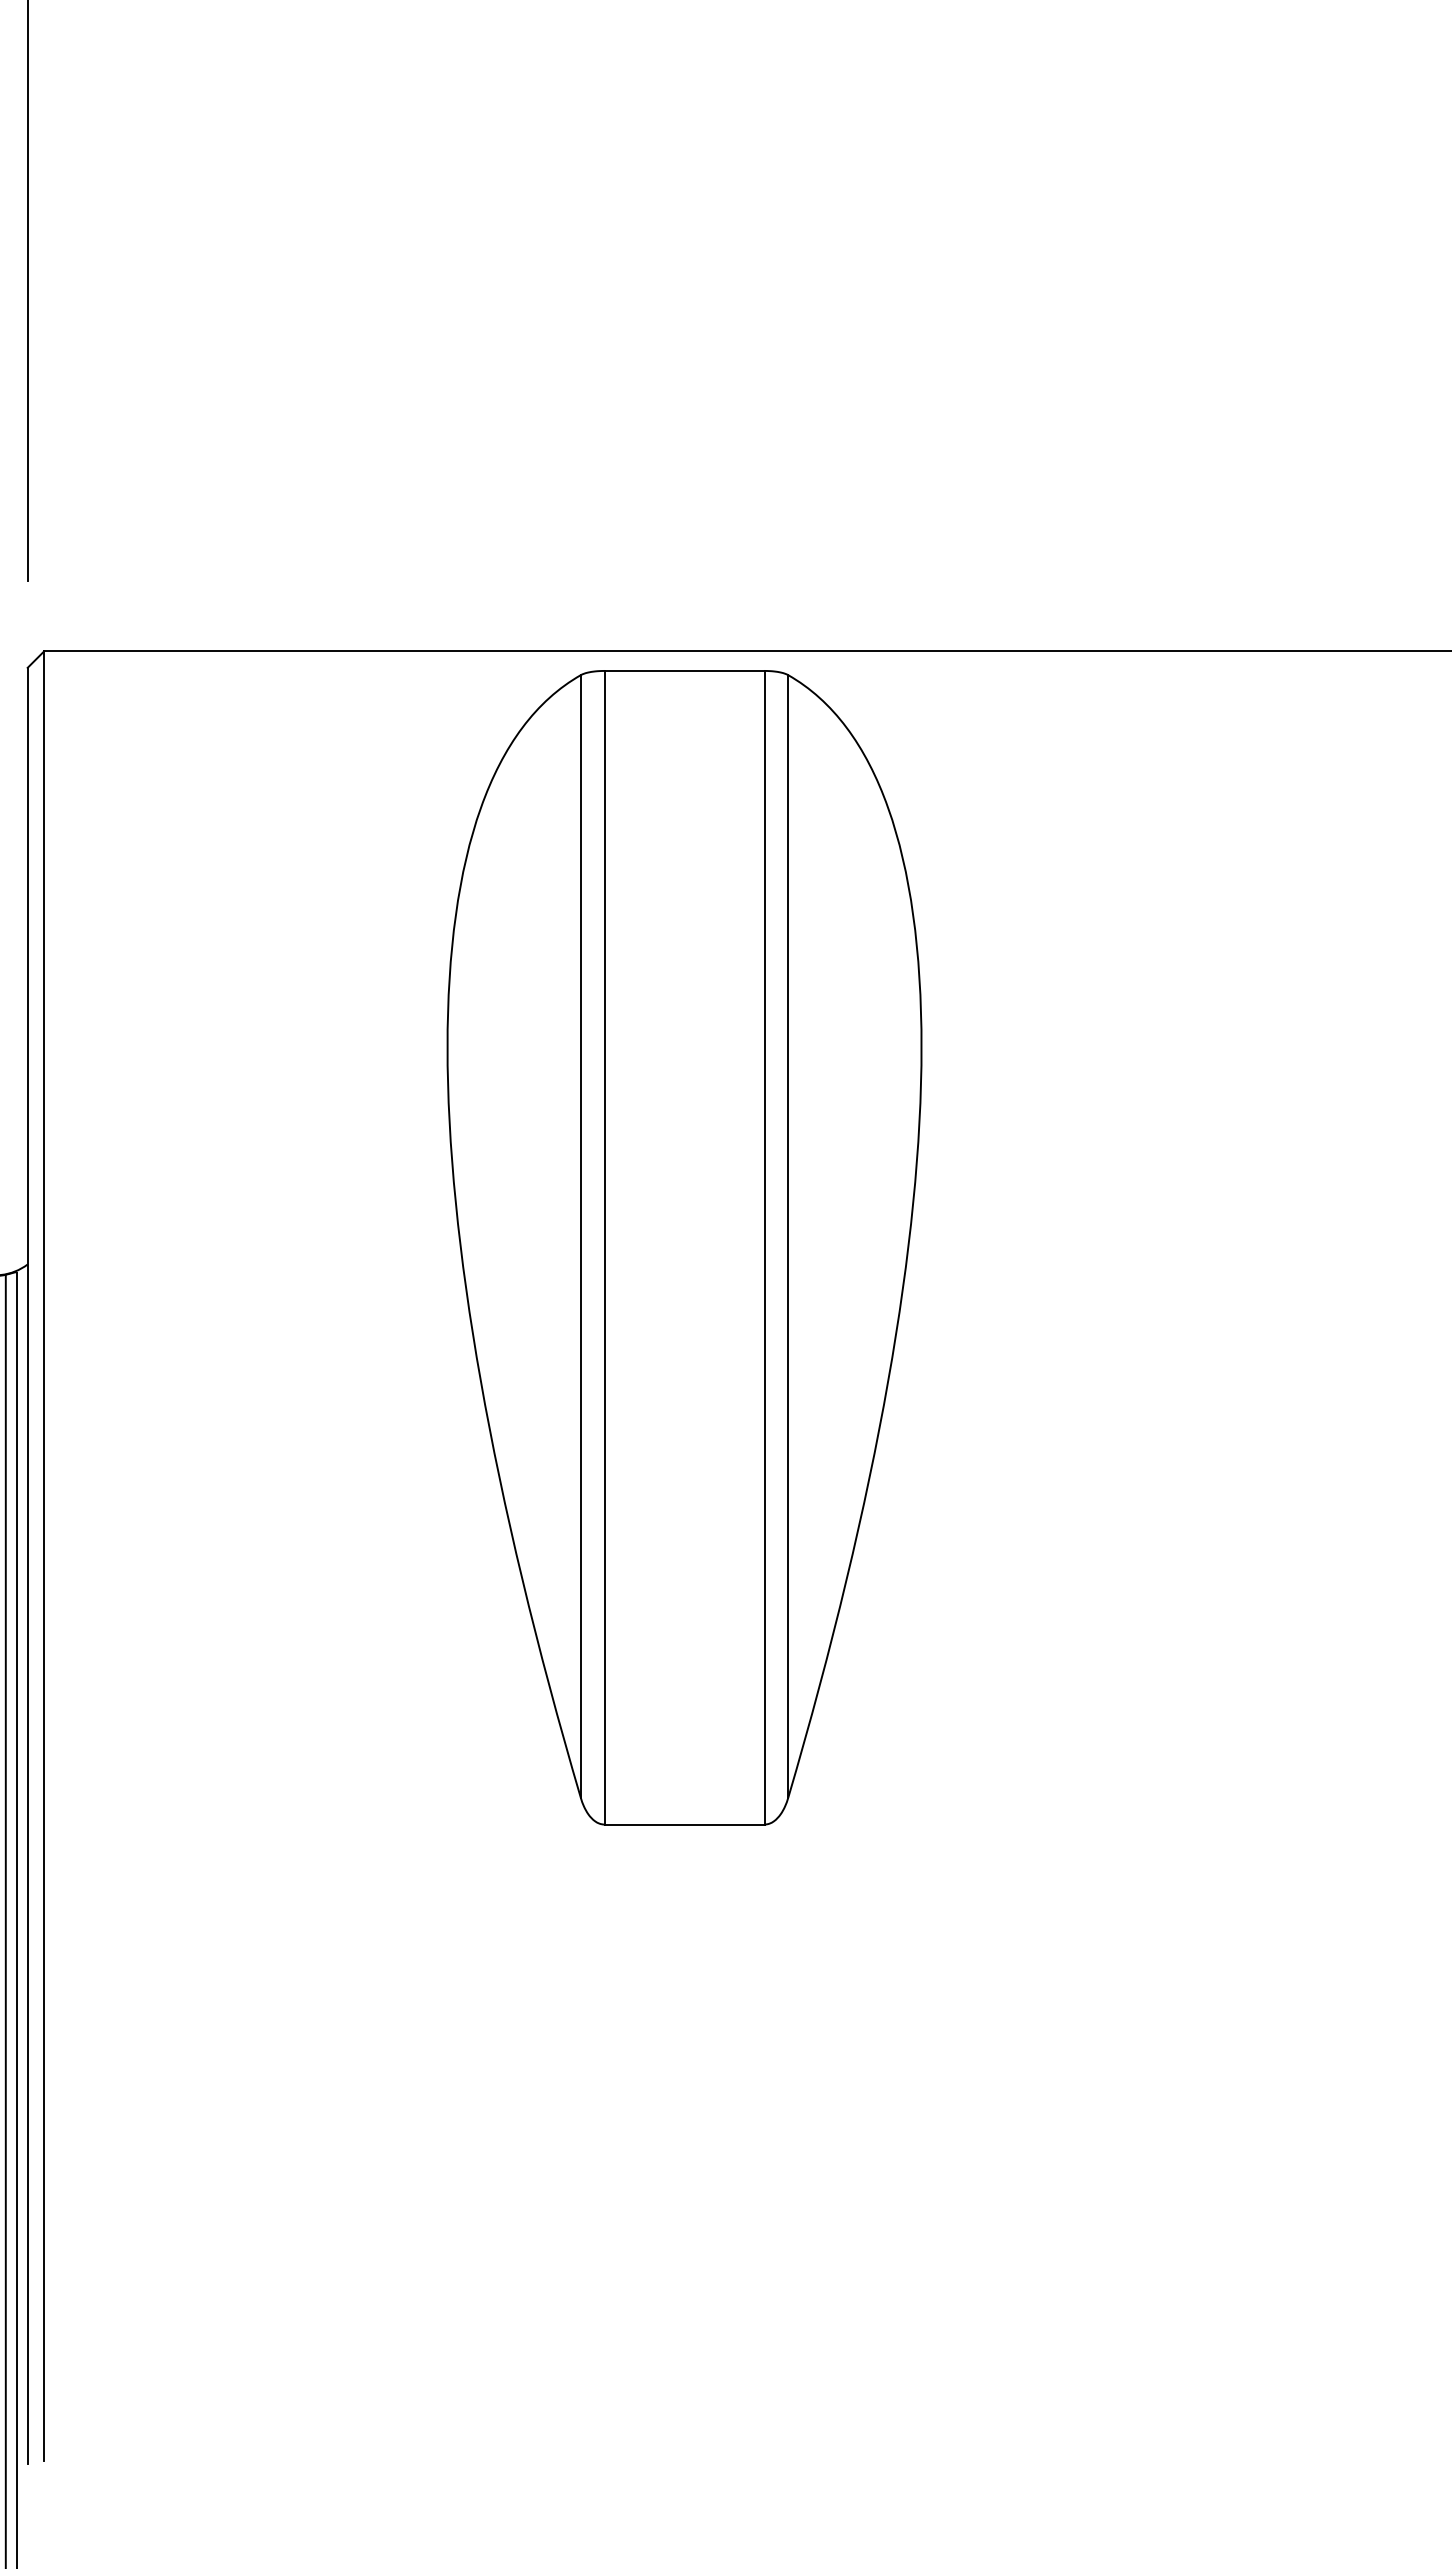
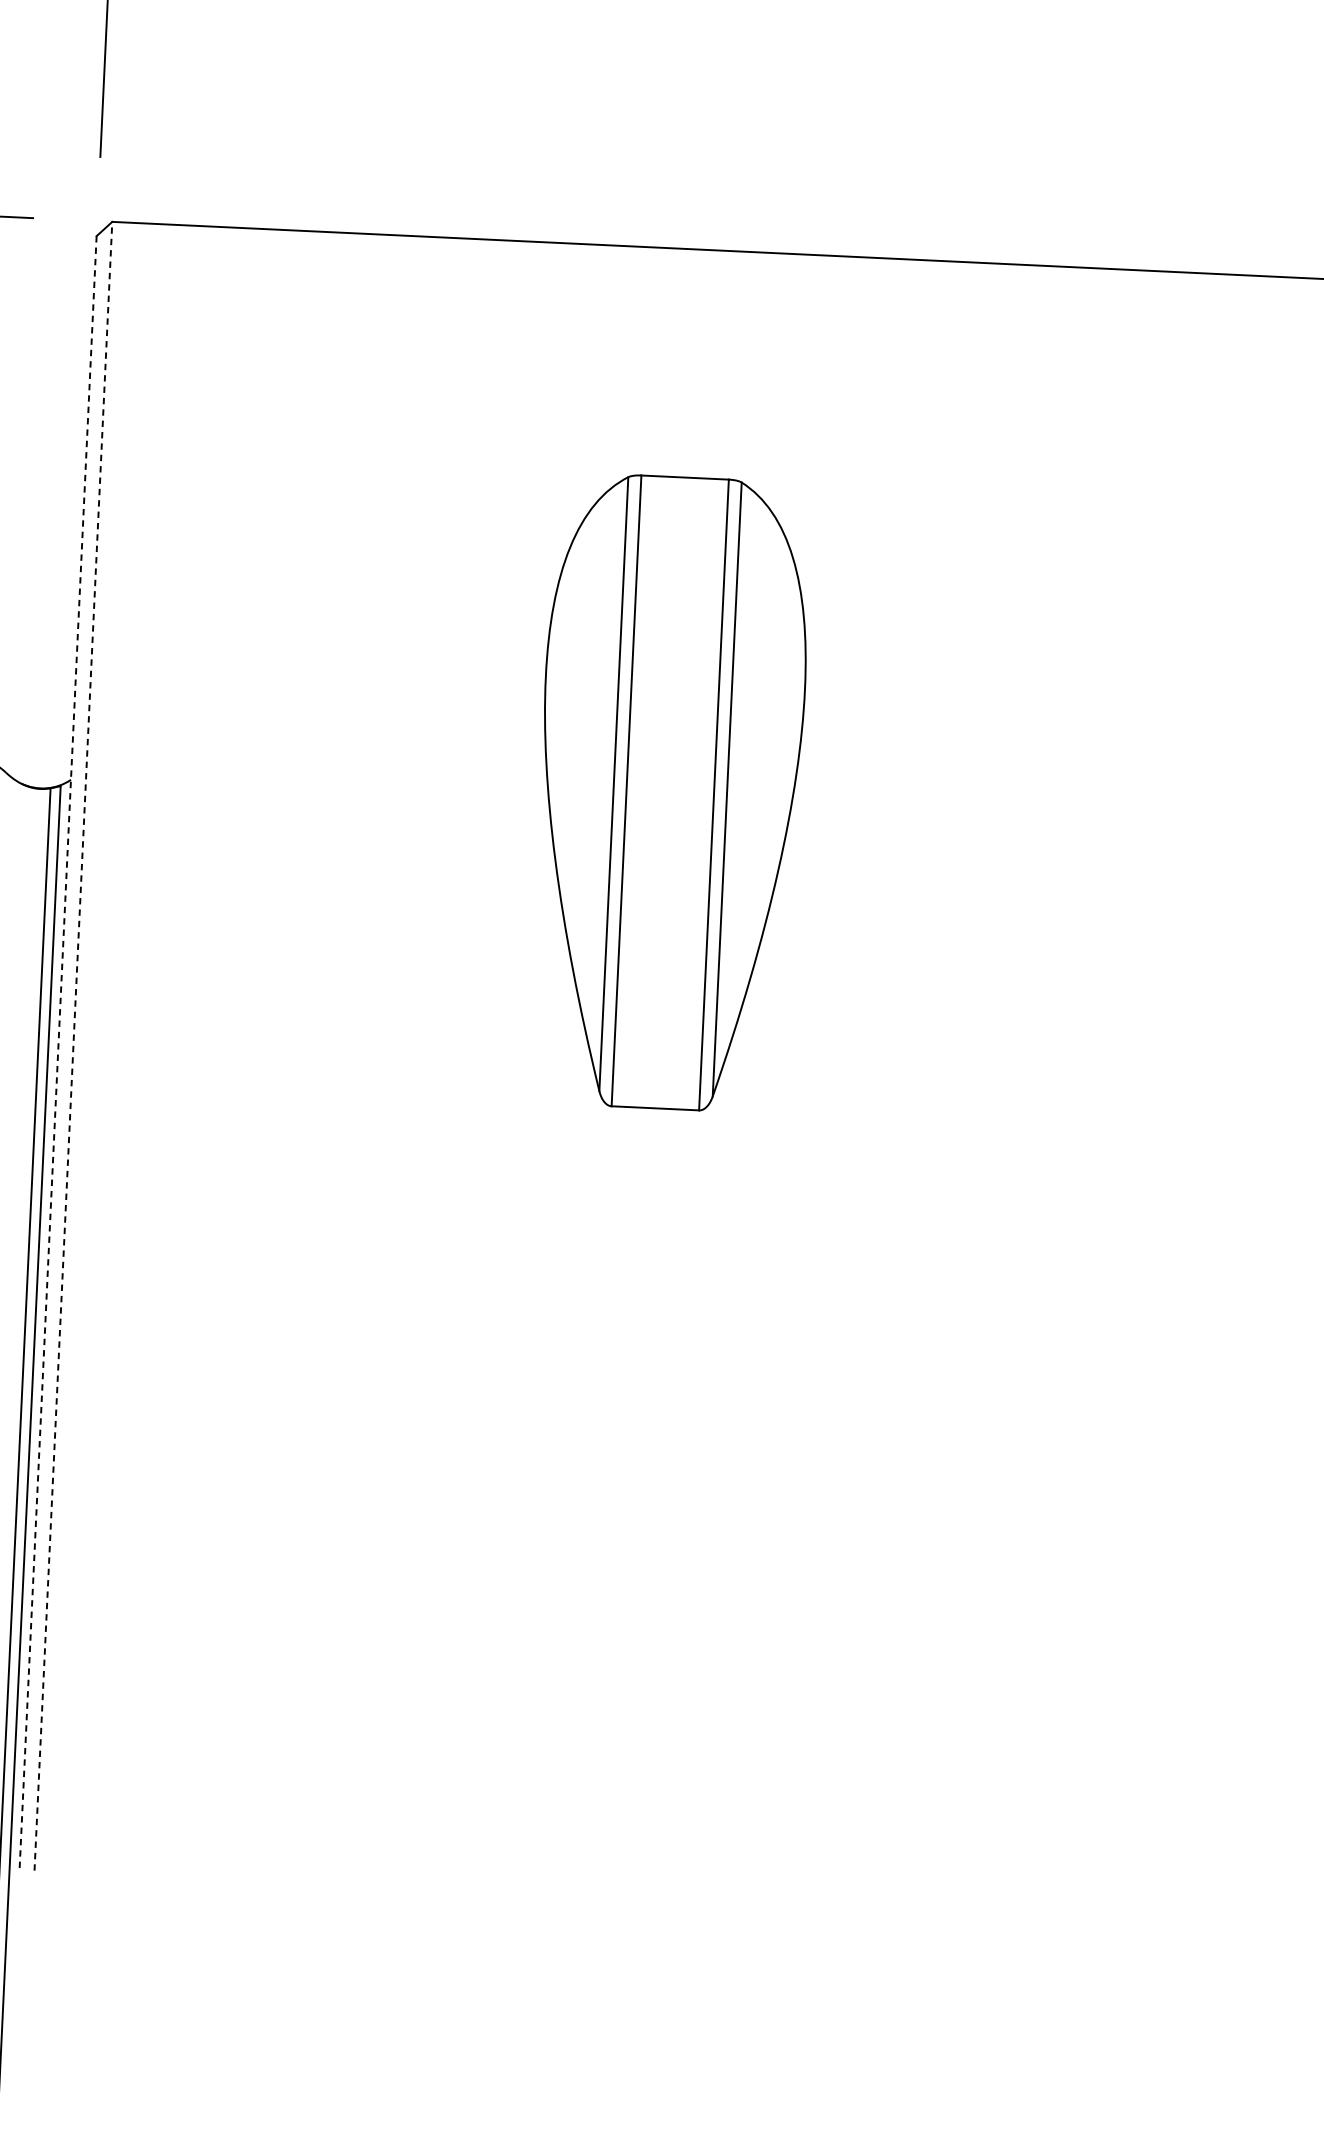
part: (684, 1247) -> (670, 792), size x0.6
line: (44, 1556) -> (73, 1046), solid -> dashed
line: (27, 1565) -> (57, 1054), solid -> dashed

